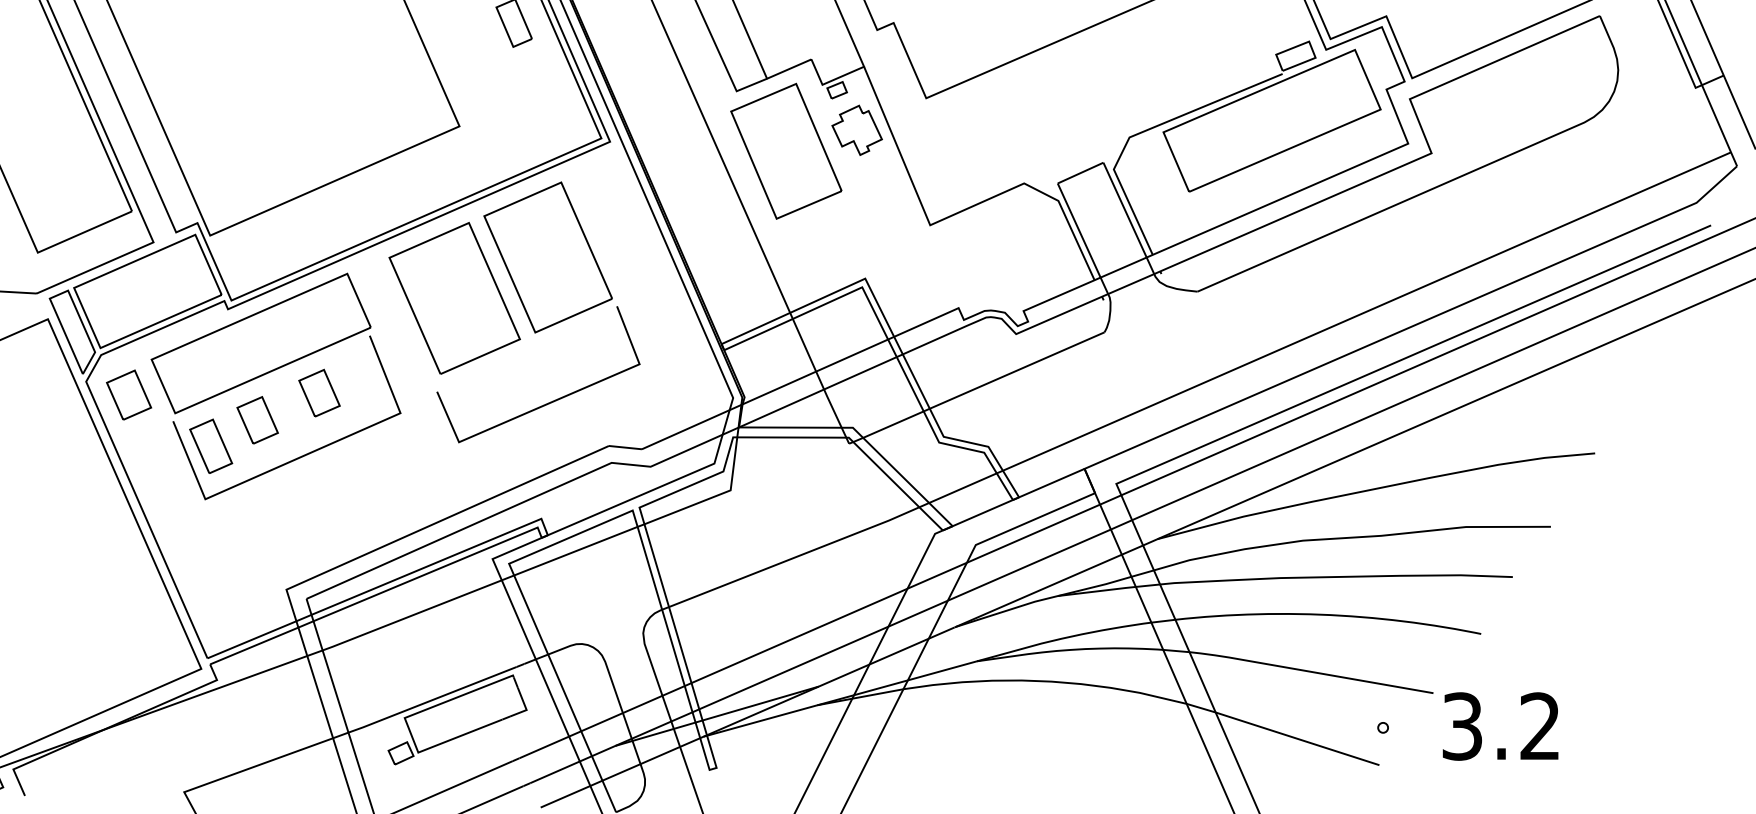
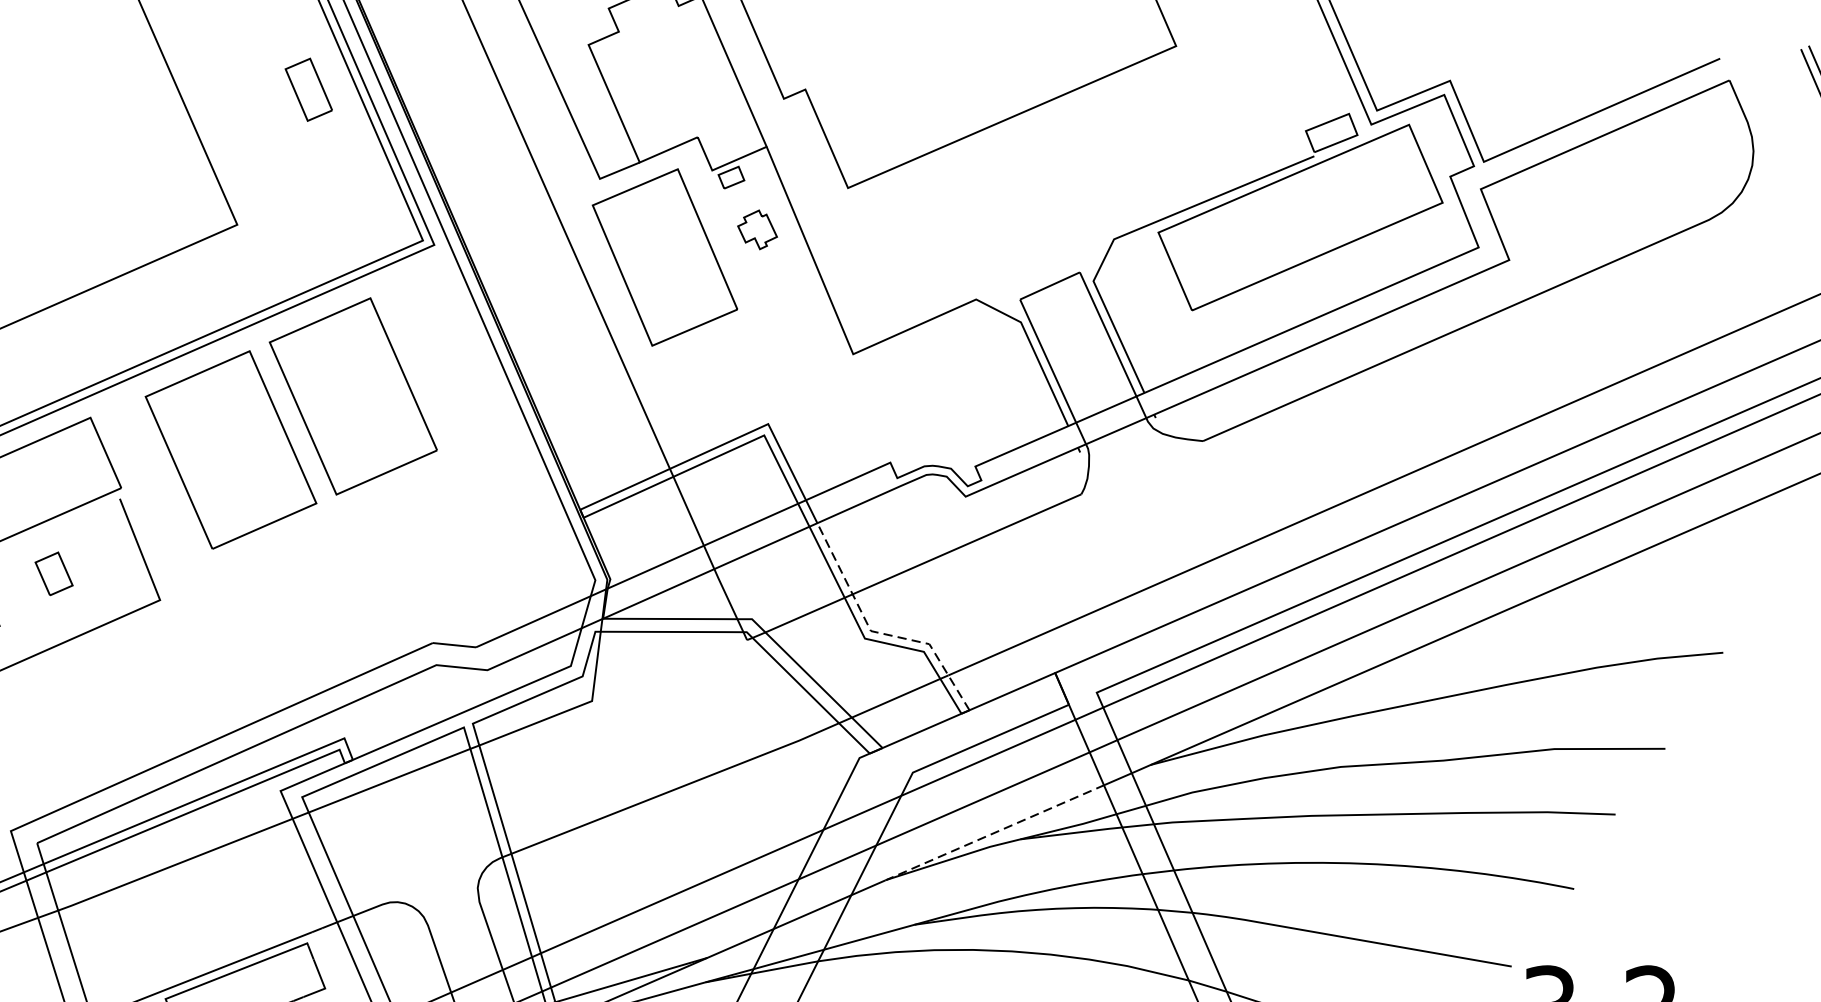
part: (856, 129) -> (756, 228), size x0.6
part: (319, 392) -> (54, 573), size x0.7
line: (552, 400) -> (358, 583), removed
line: (949, 438) -> (878, 633), solid -> dashed
line: (1038, 590) -> (994, 832), solid -> dashed

